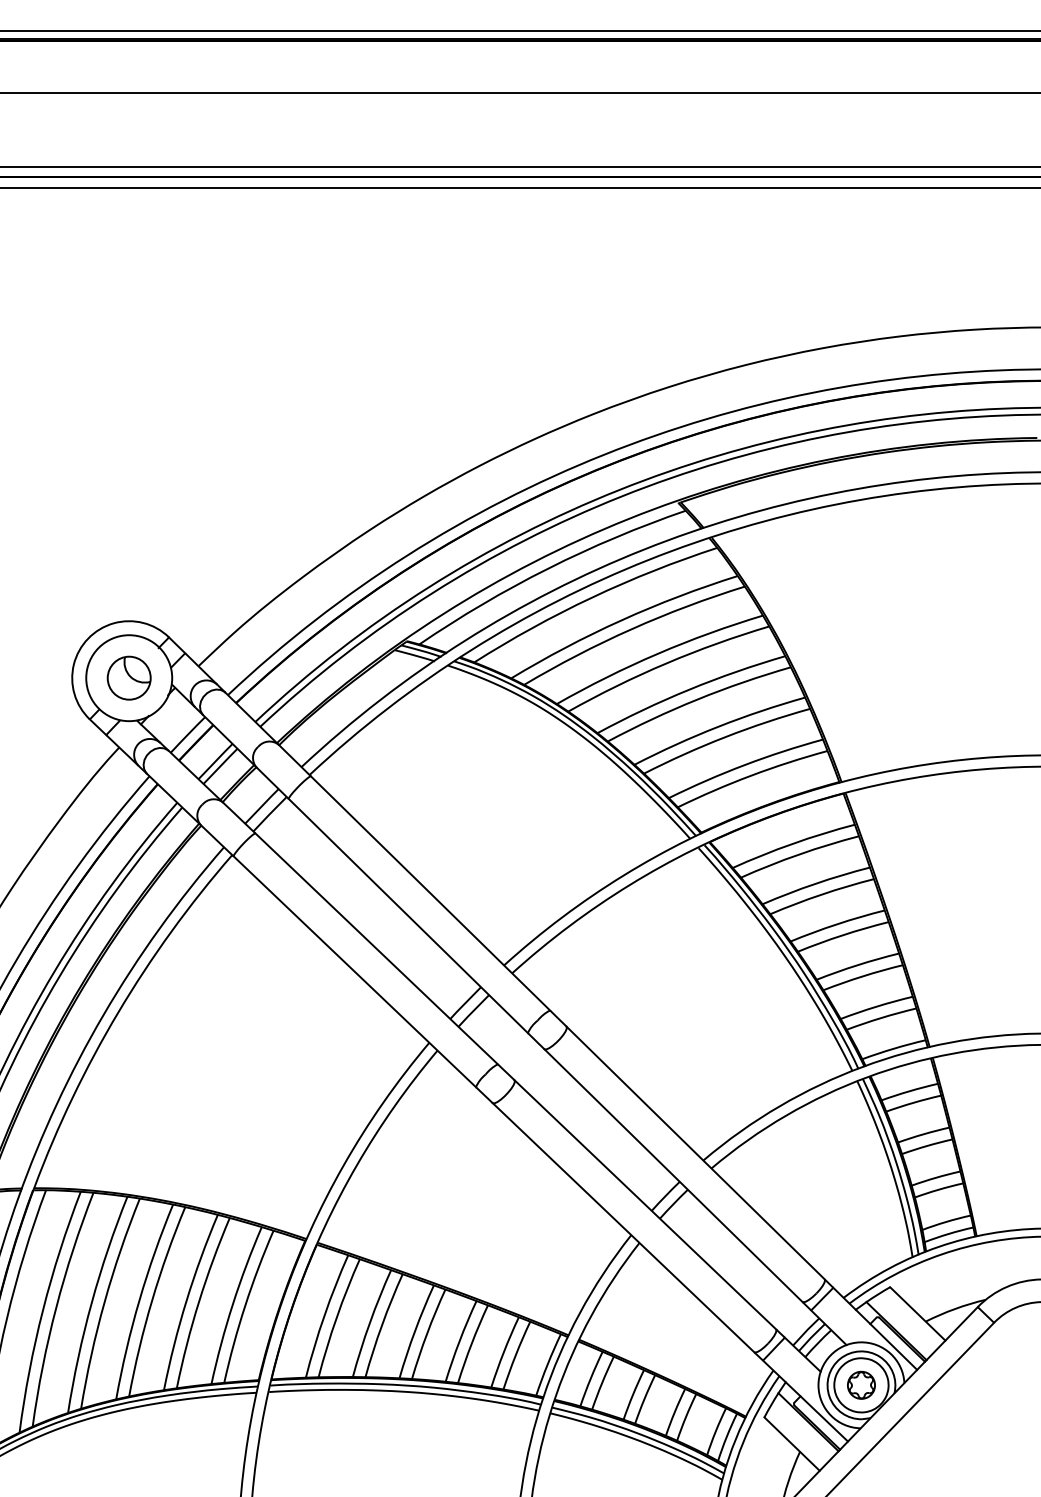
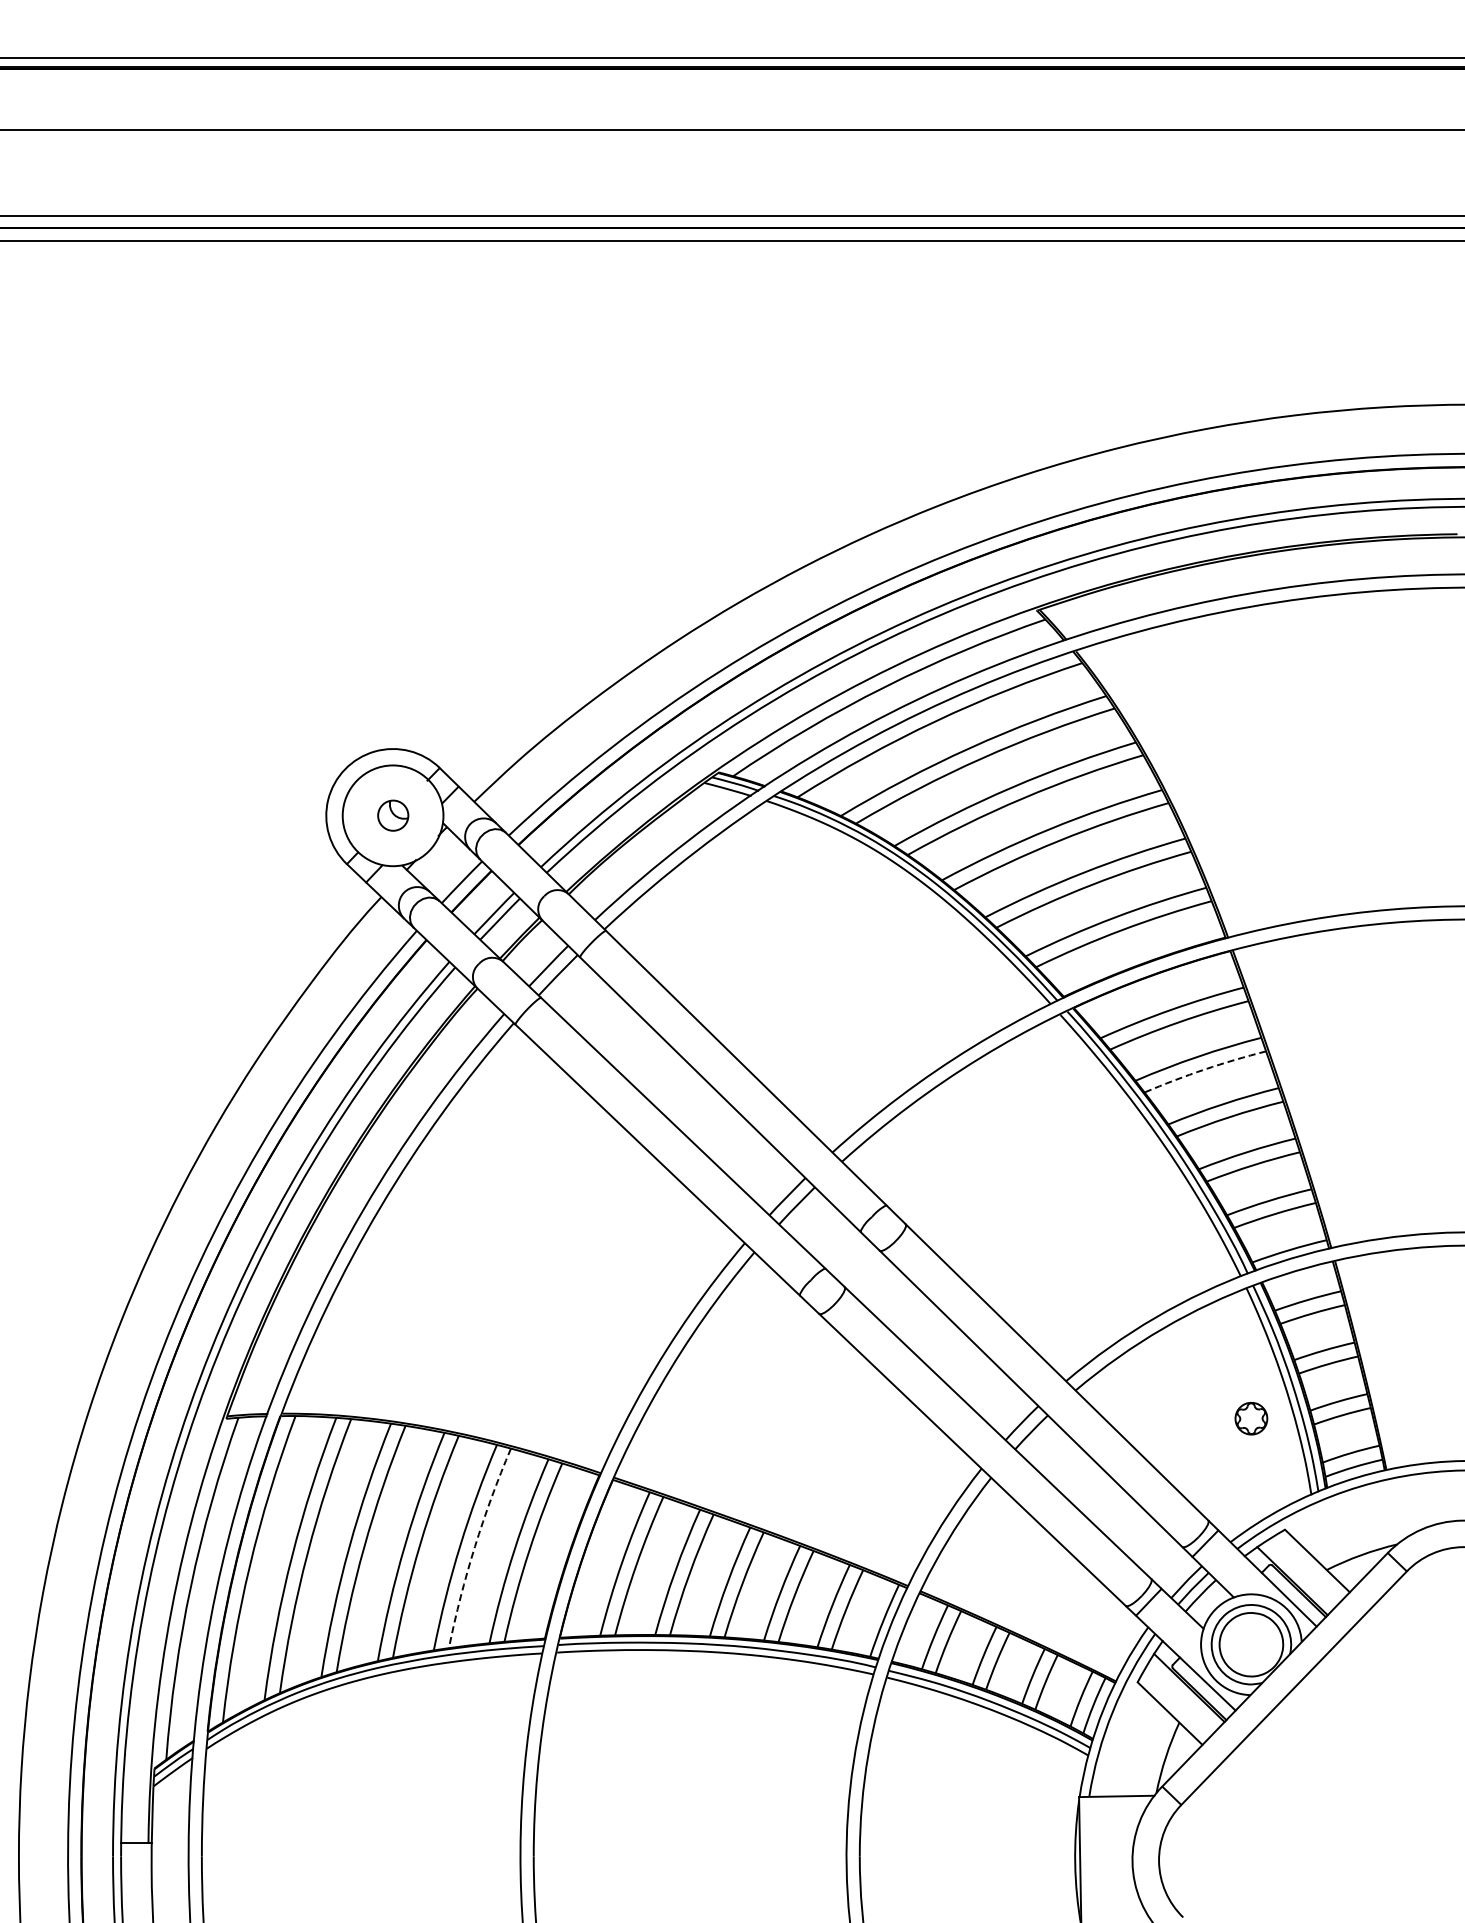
part: (129, 677) -> (393, 815), size x0.6
arc: (821, 894) -> (1204, 1069), solid -> dashed
arc: (198, 1301) -> (474, 1546), solid -> dashed
part: (861, 1385) -> (1251, 1418), moved

